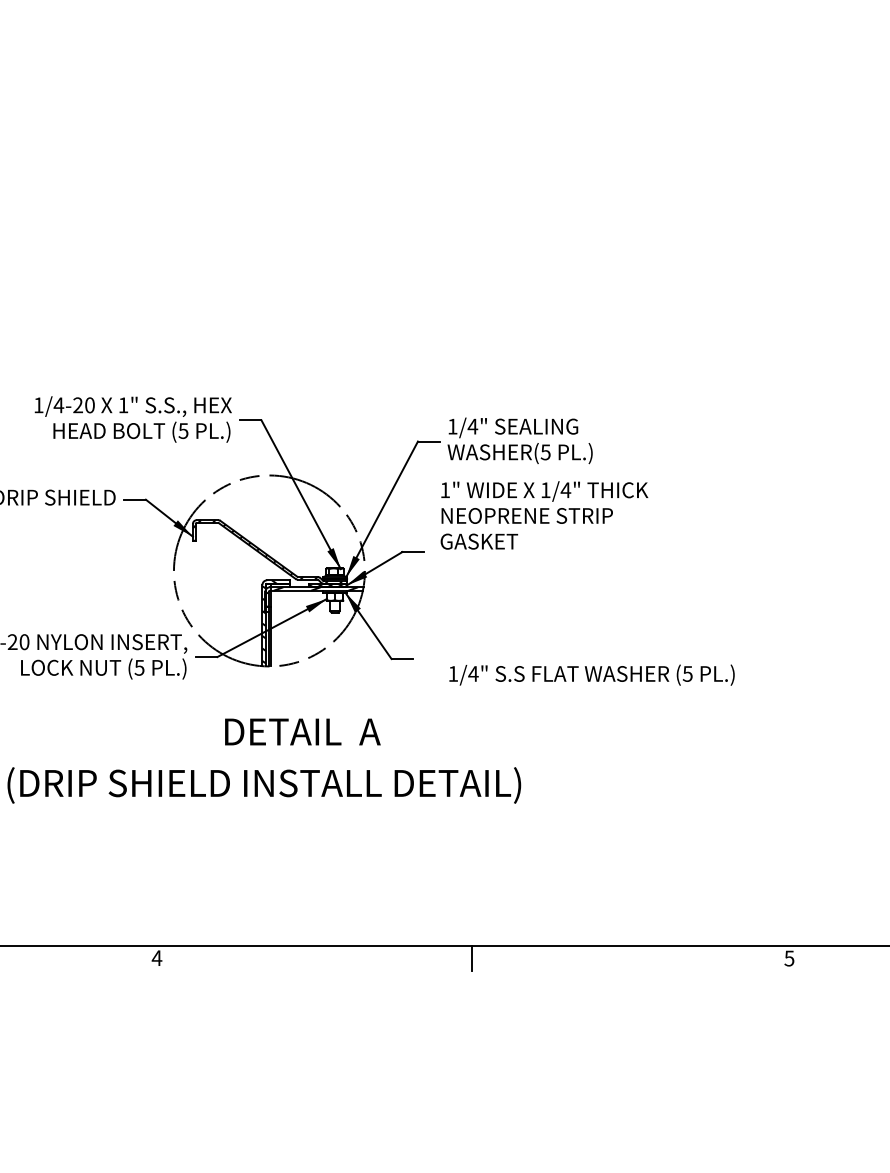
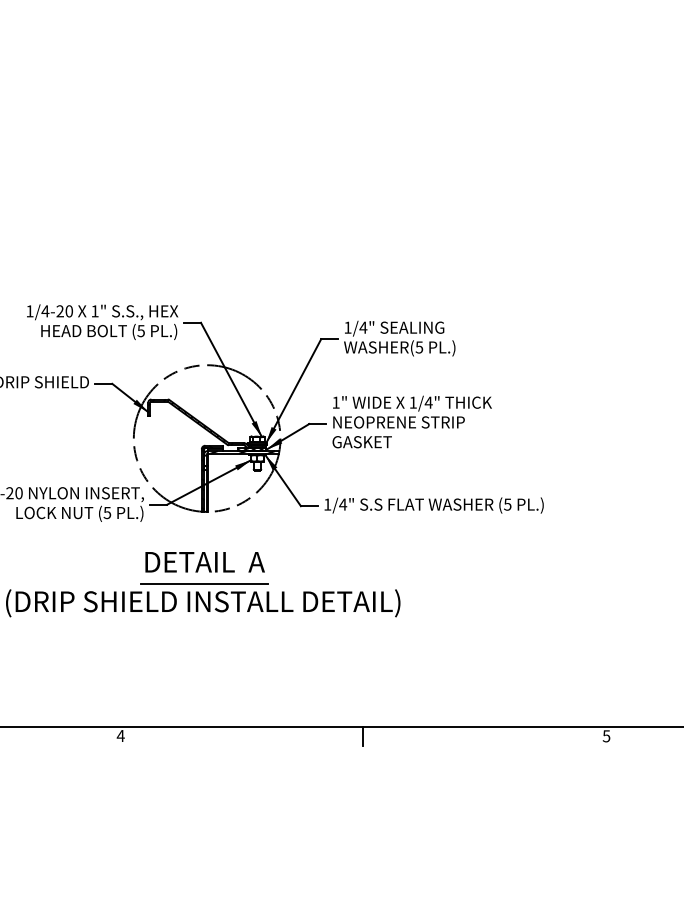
text: (544, 515) -> (412, 422), moved
text: (591, 674) -> (433, 505), moved
text: (302, 731) -> (204, 561), moved
line: (265, 759) -> (204, 583), added

